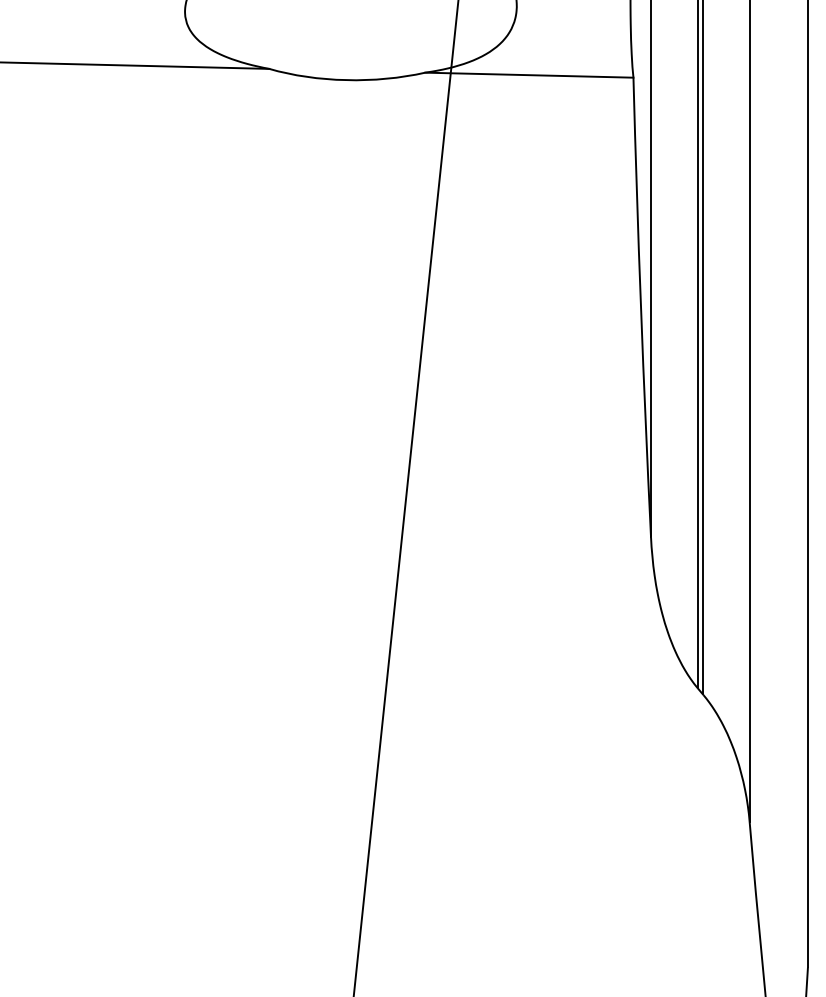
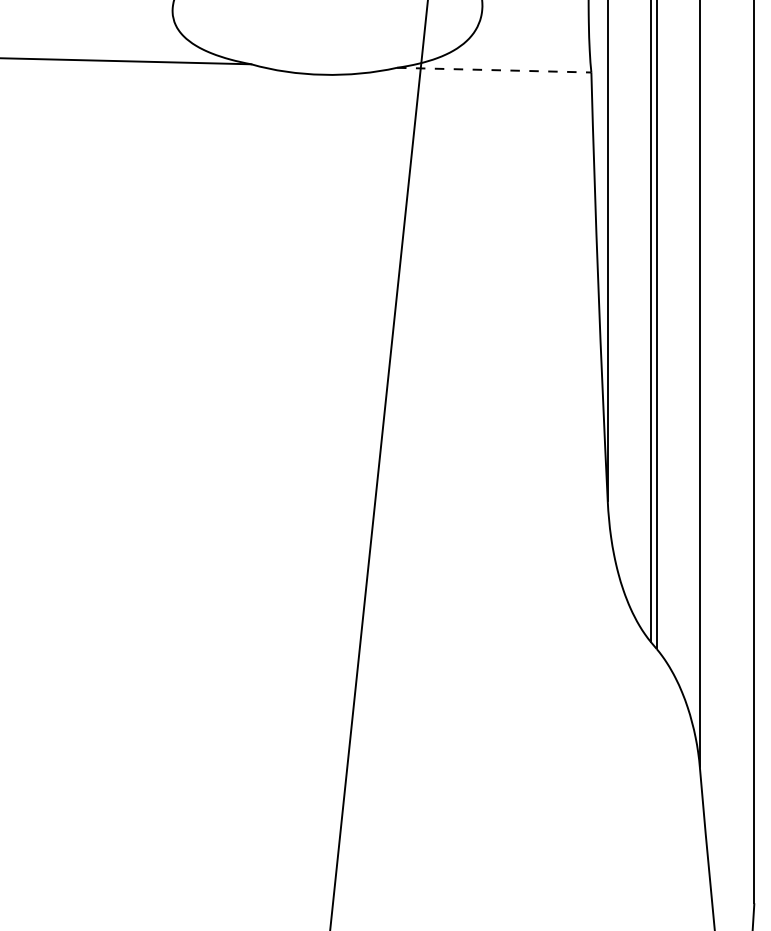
line: (529, 75) -> (494, 70), solid -> dashed

